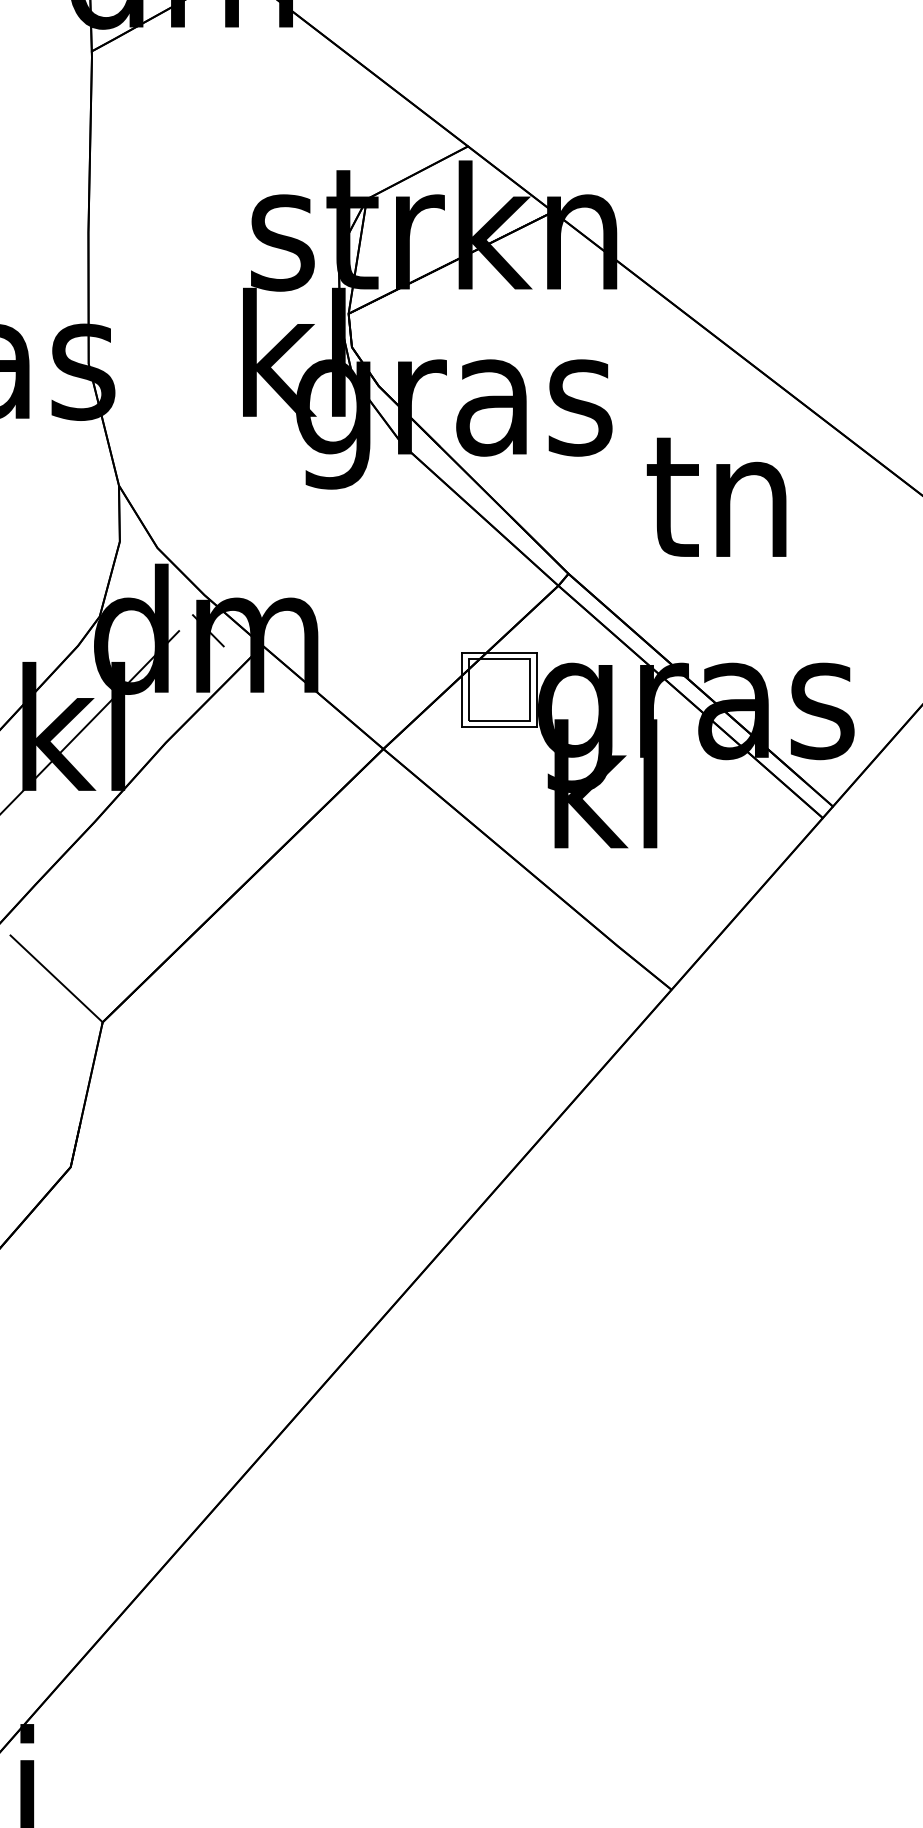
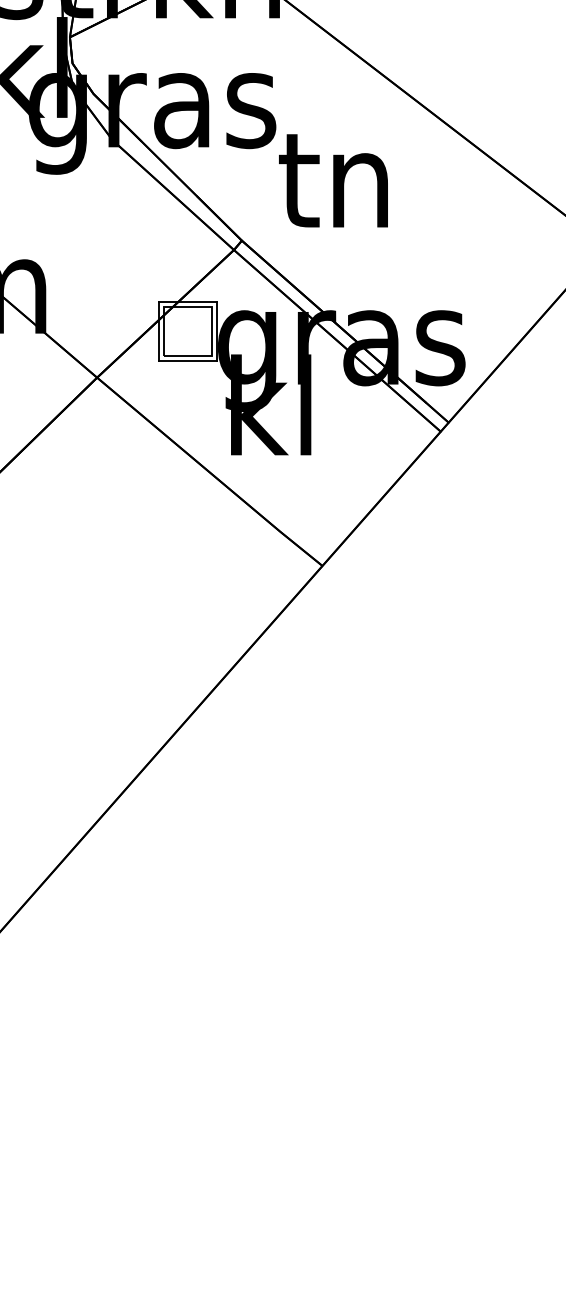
text: (716, 496) -> (333, 180), moved

